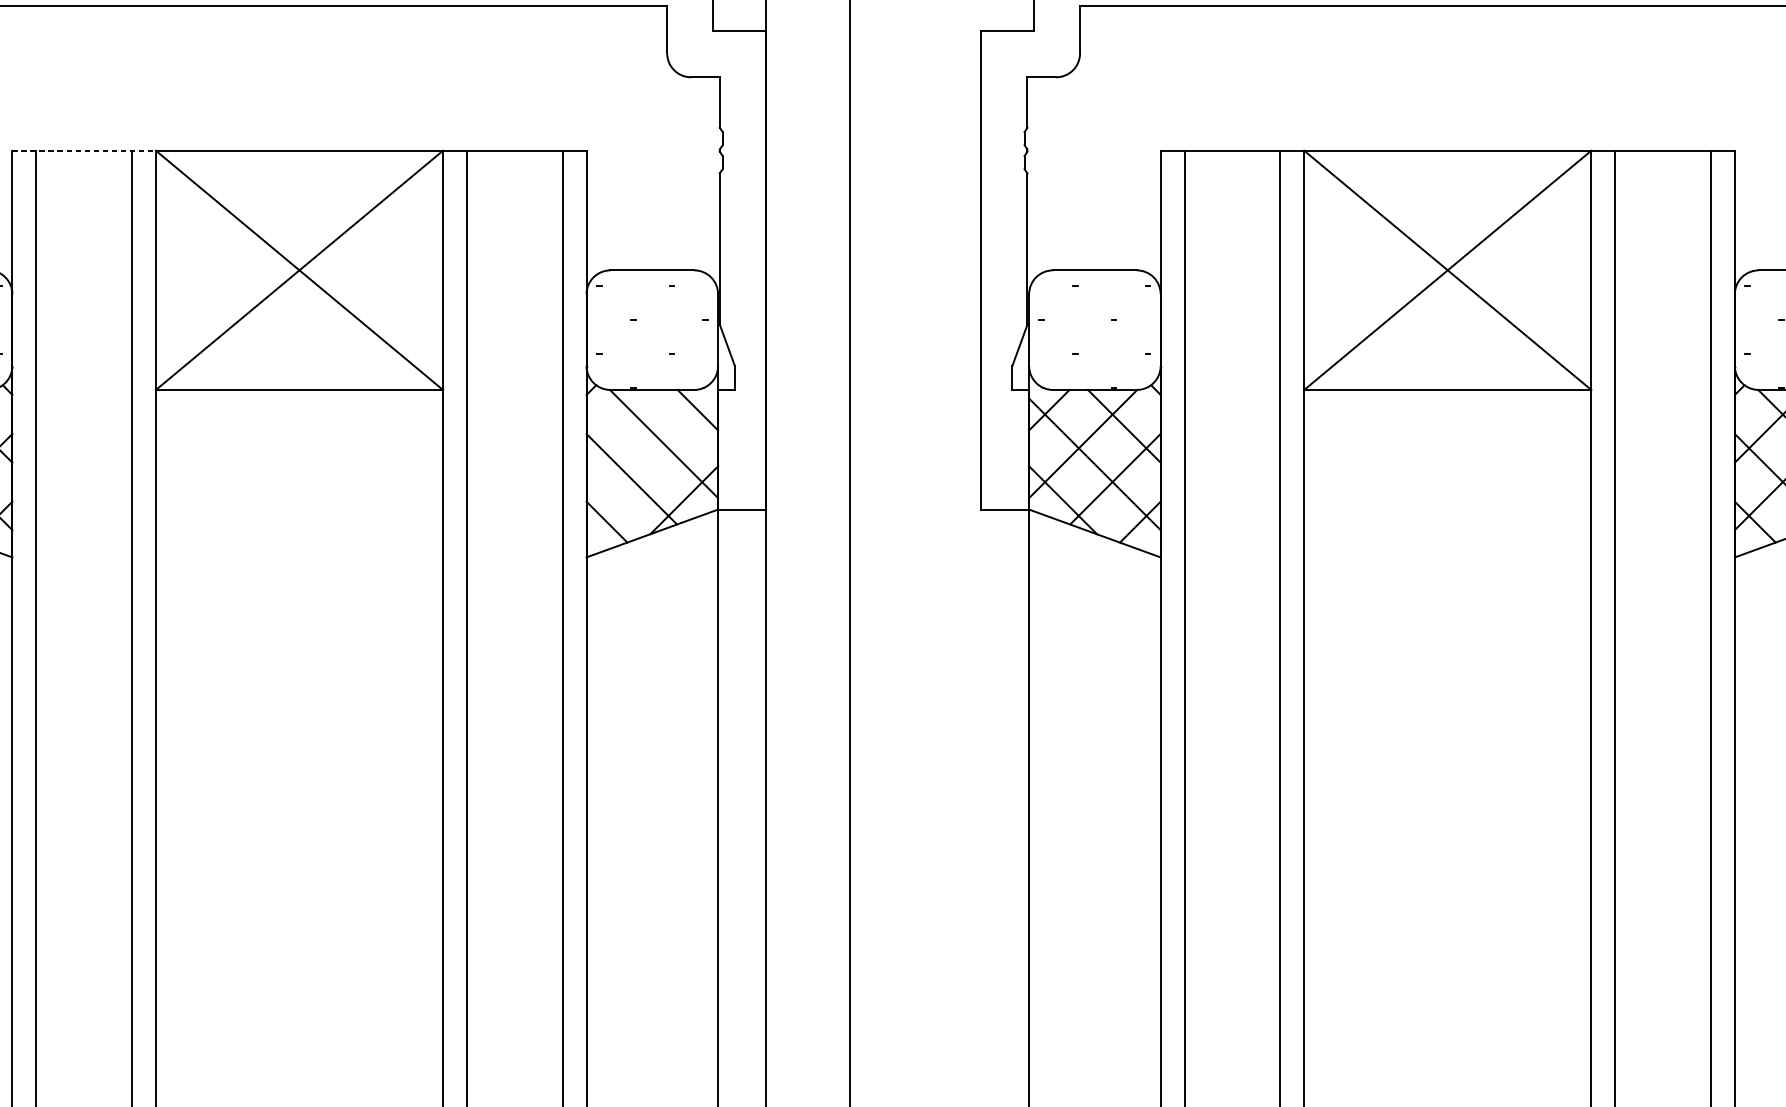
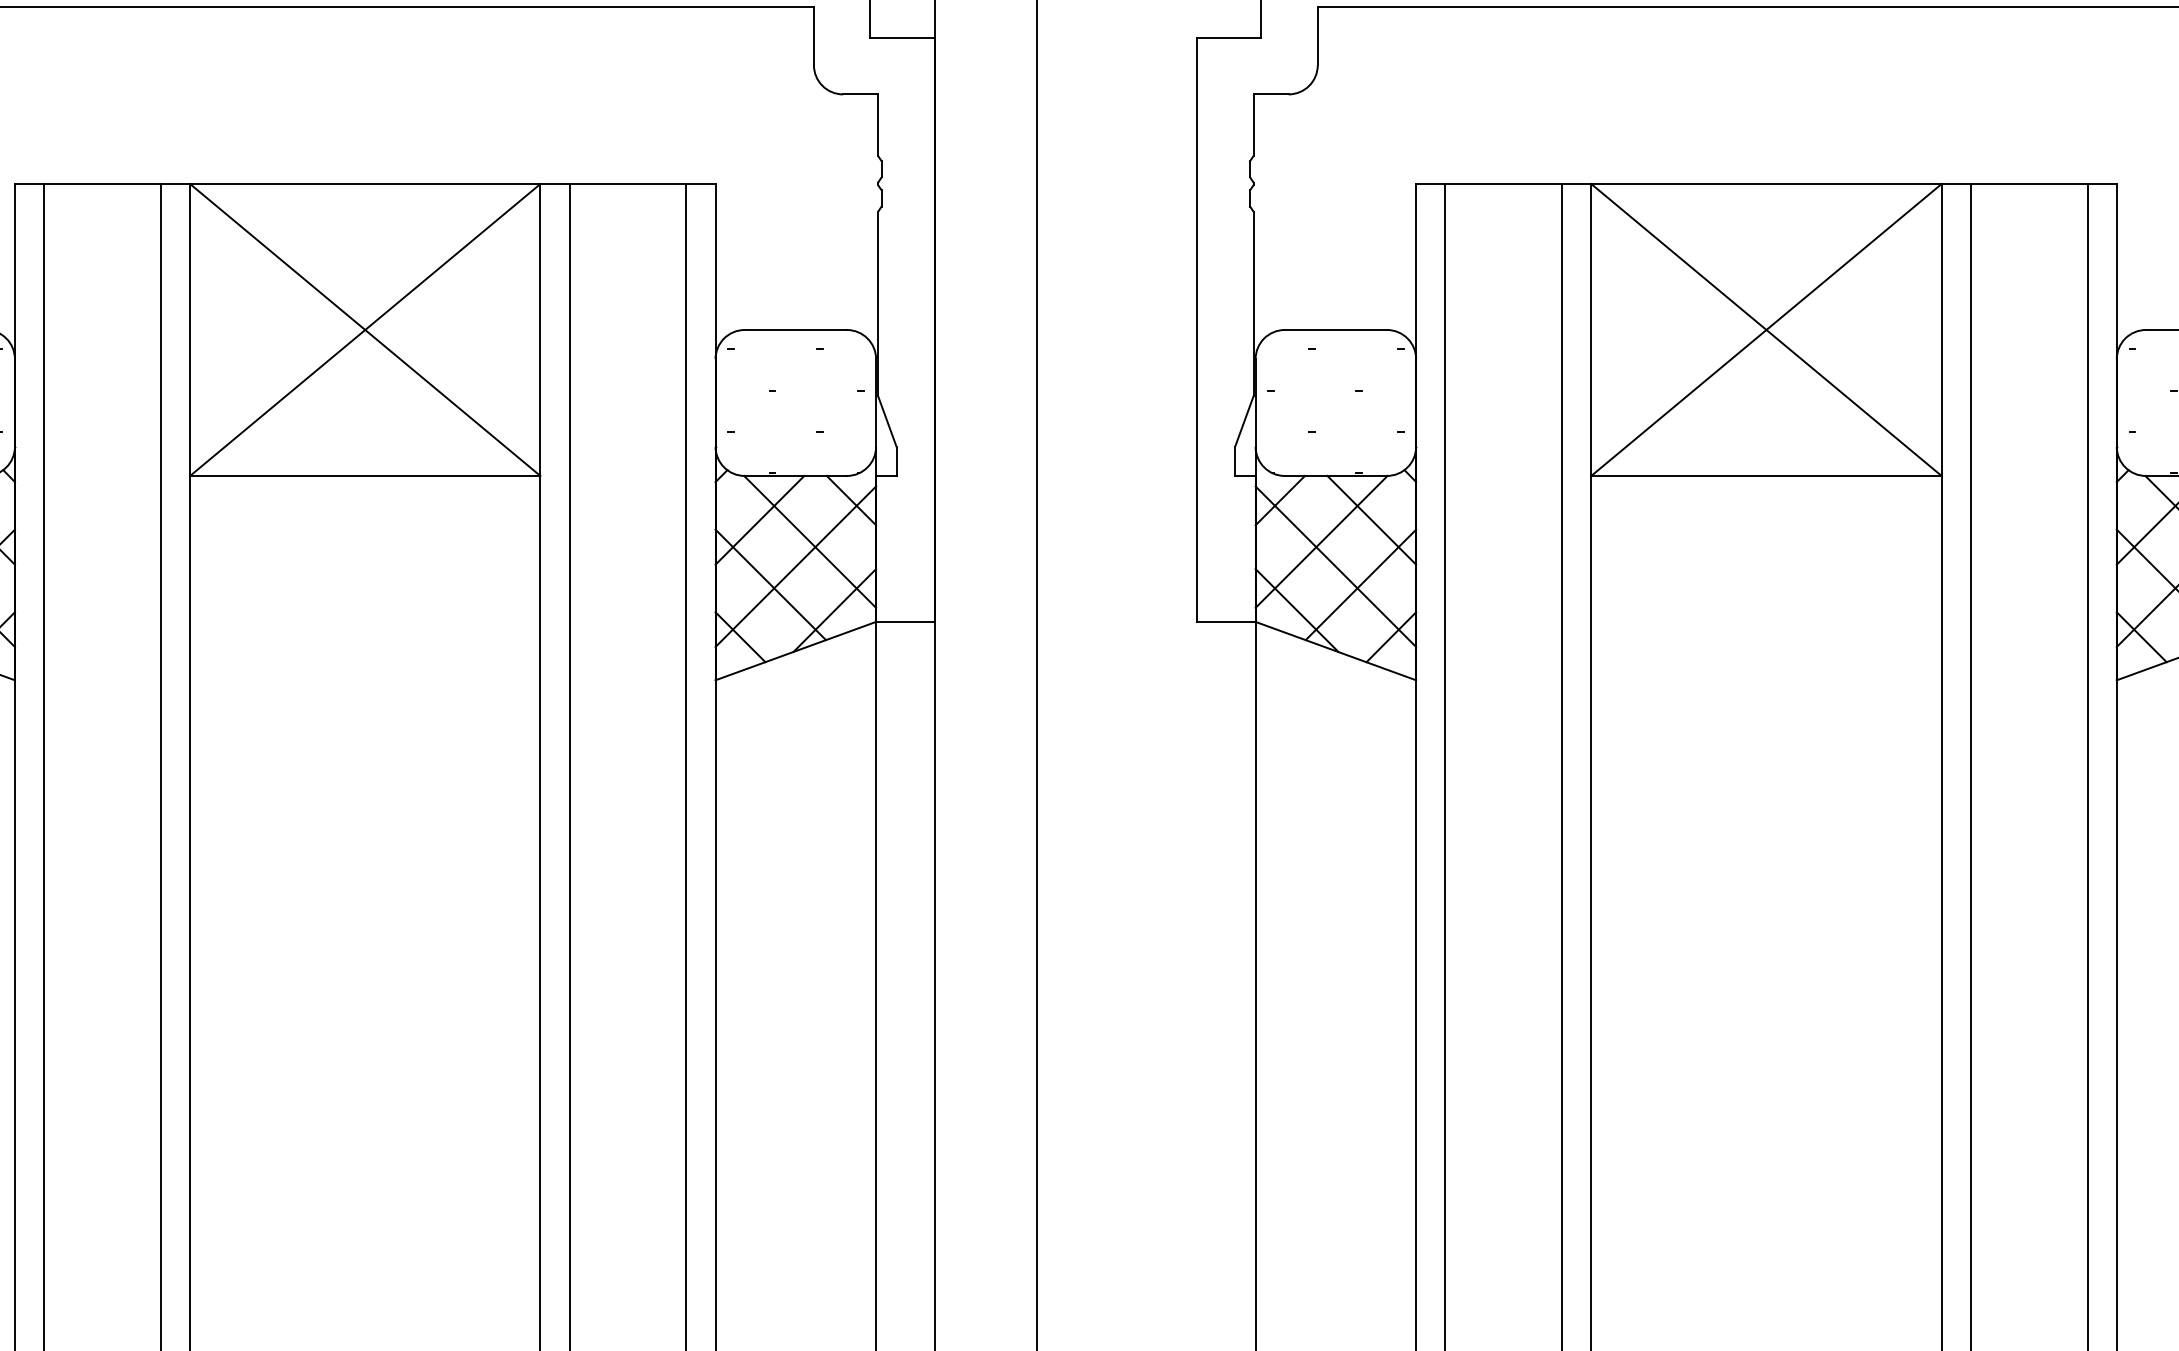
line: (84, 151) -> (102, 184), dashed -> solid
line: (622, 425) -> (759, 519), added
line: (652, 464) -> (795, 566), added

